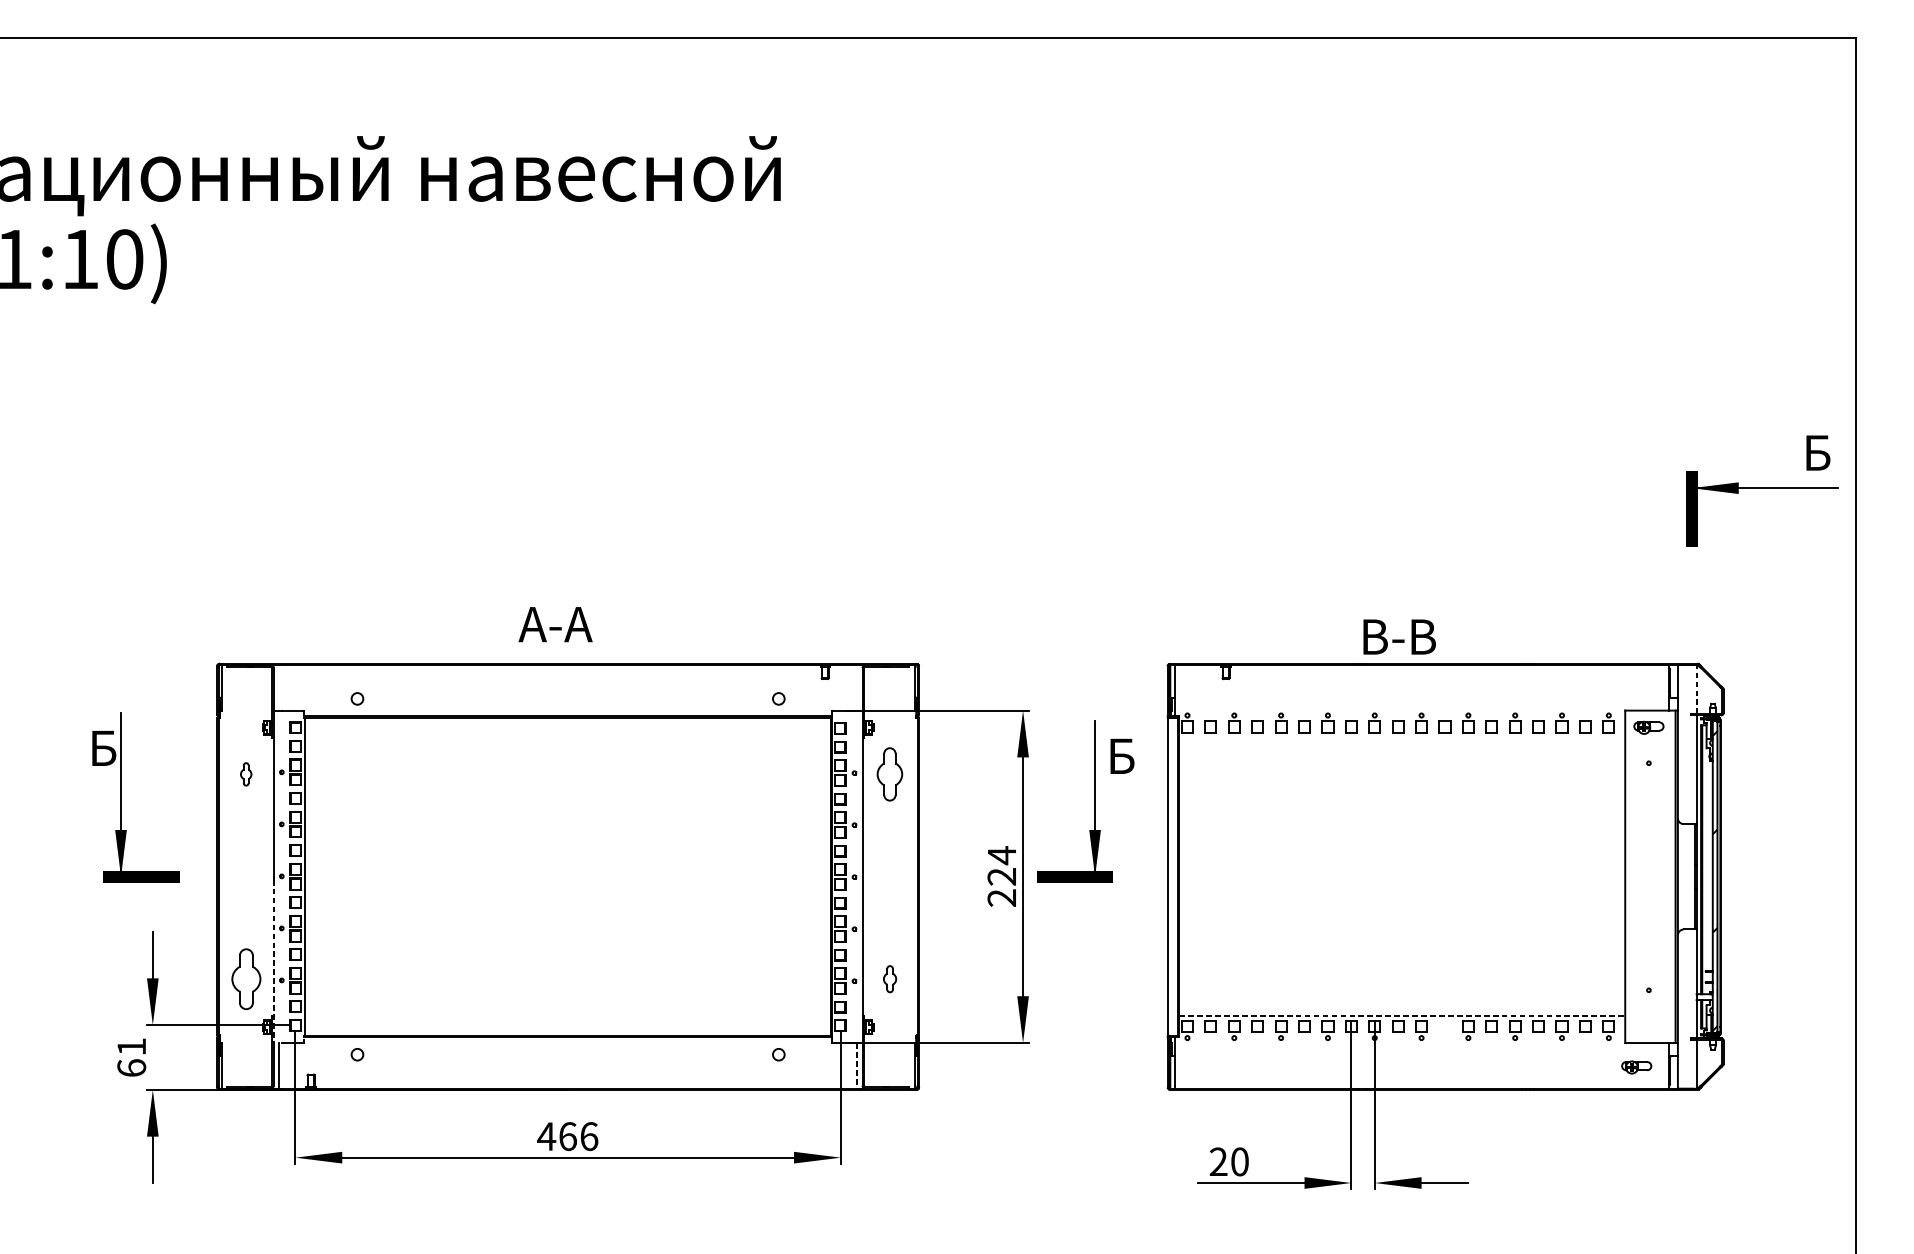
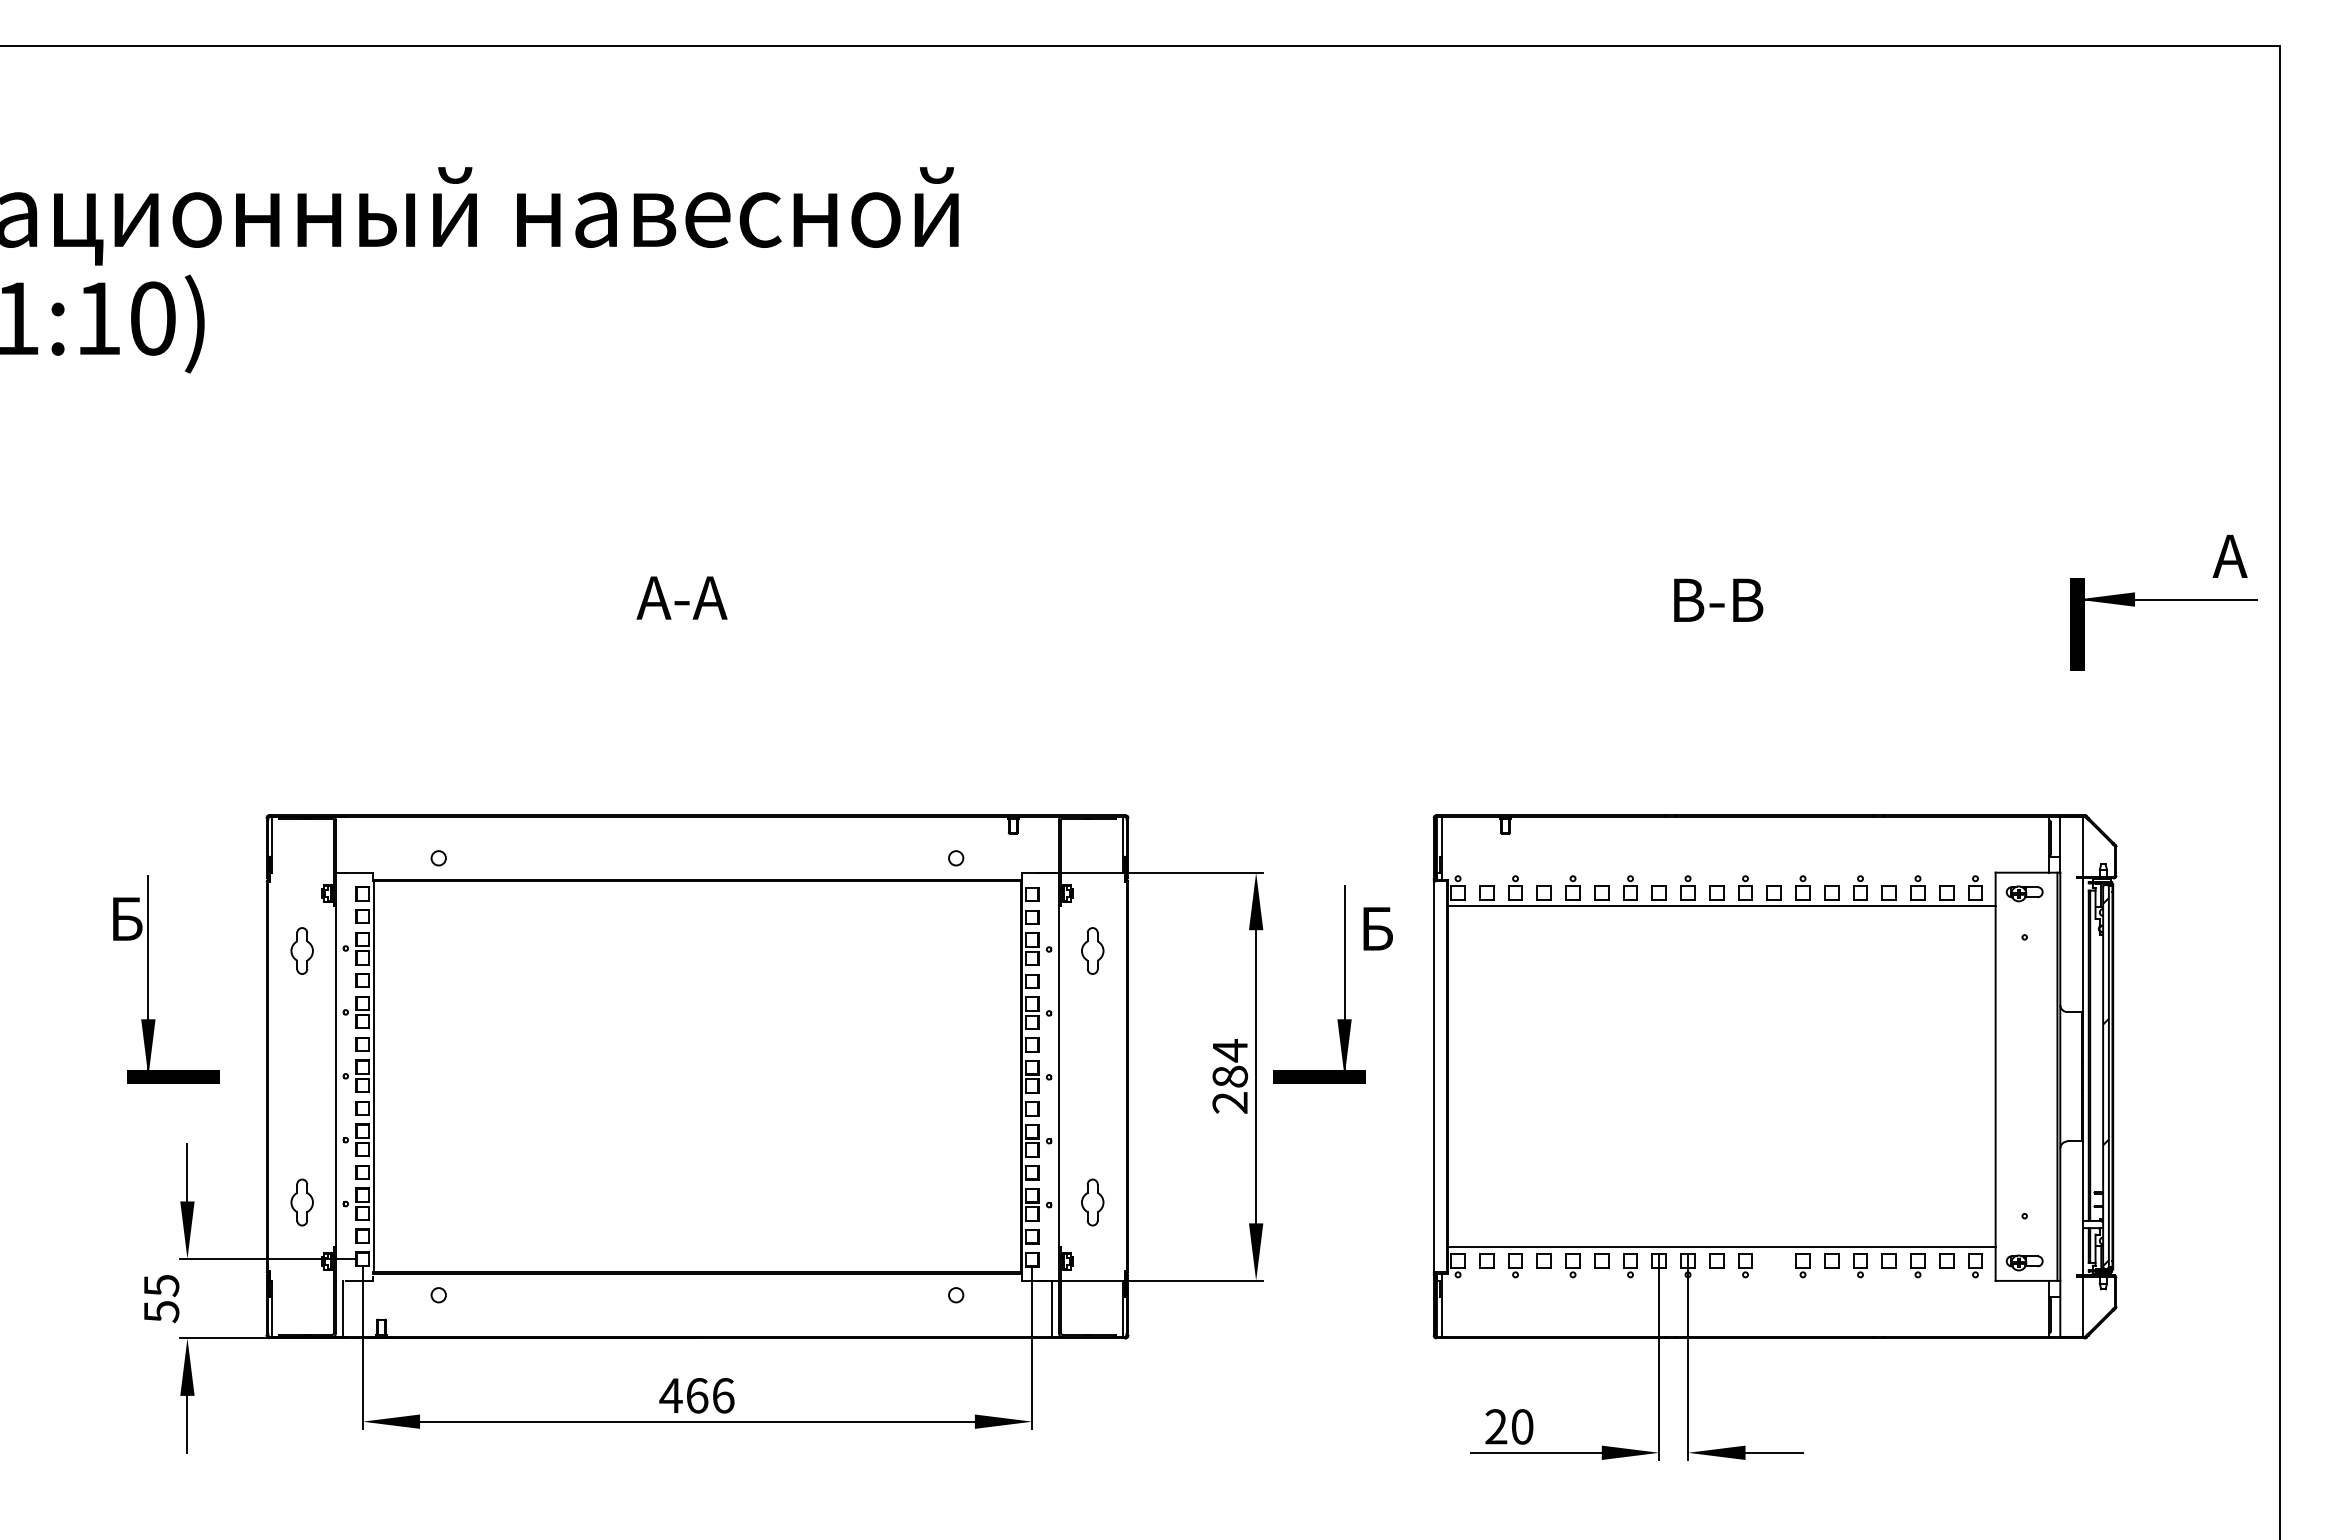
text: (1815, 452) -> (2229, 555), Б -> А
text: (555, 624) -> (681, 597), moved
text: (1399, 636) -> (1718, 599), moved
line: (1696, 689) -> (2083, 846), dashed -> solid
line: (1402, 738) -> (1721, 906), added
part: (245, 773) -> (301, 950), size x1.67
part: (889, 773) -> (1092, 950), size x0.71
text: (1002, 876) -> (1230, 1076), 224 -> 284
line: (274, 962) -> (336, 1181), dashed -> solid
part: (245, 979) -> (301, 1202), size x0.62
part: (889, 979) -> (1092, 1202), size x1.43
line: (1402, 1015) -> (1721, 1247), dashed -> solid
text: (131, 1058) -> (161, 1299), 61 -> 55
line: (857, 1066) -> (1052, 1309), dashed -> solid
part: (1636, 1067) -> (2024, 1262), moved

